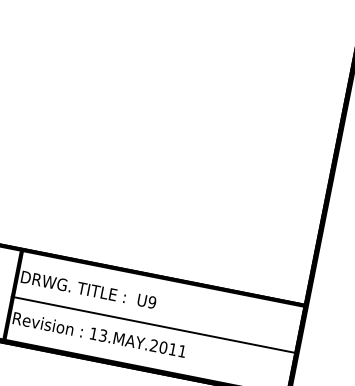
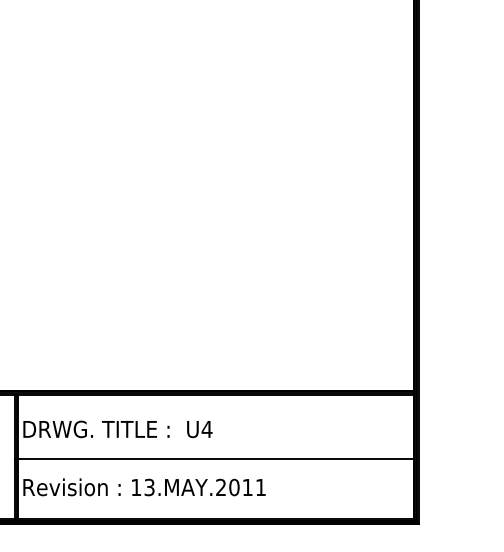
text: (151, 302) -> (206, 429), U9 -> U4

